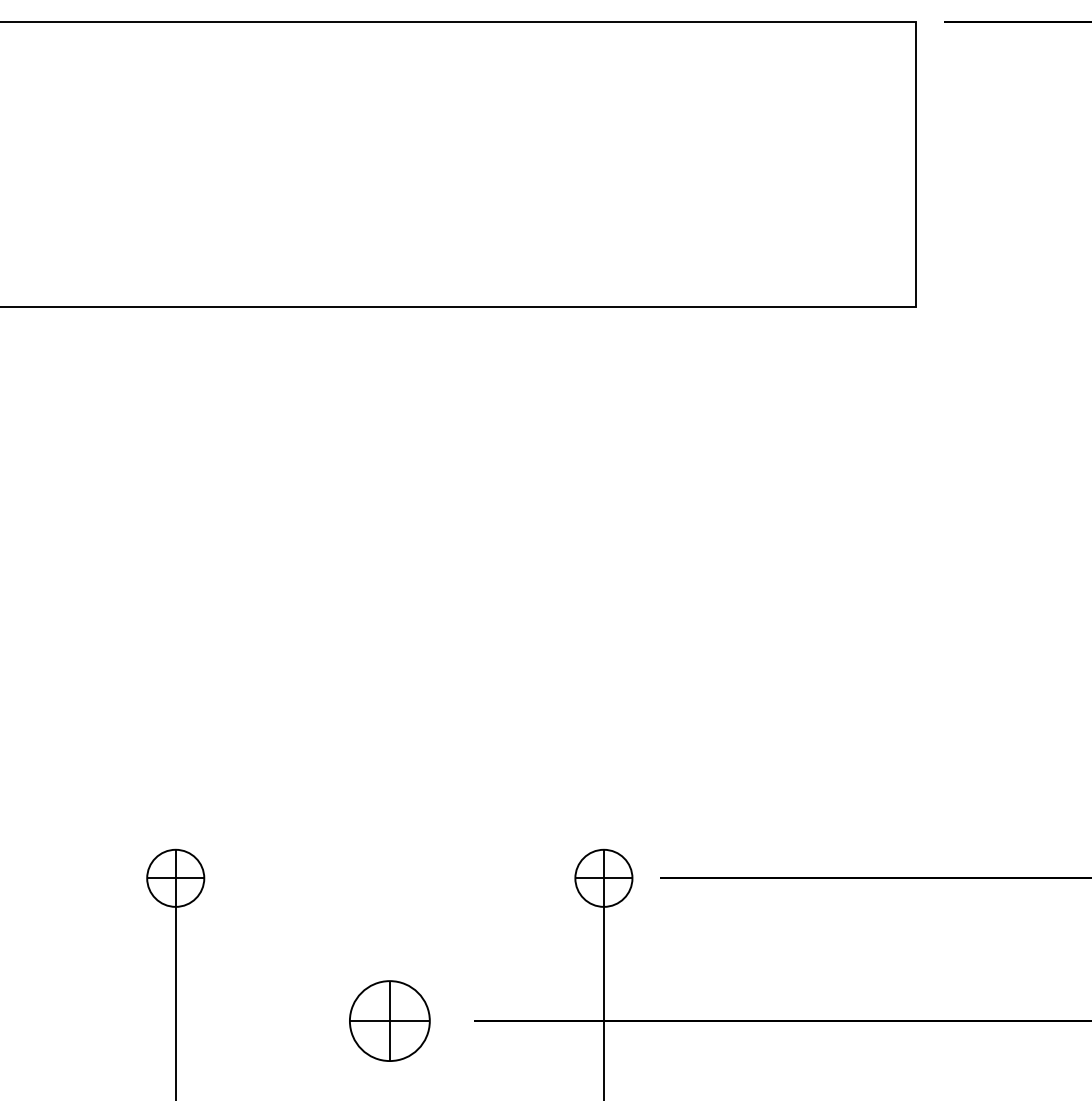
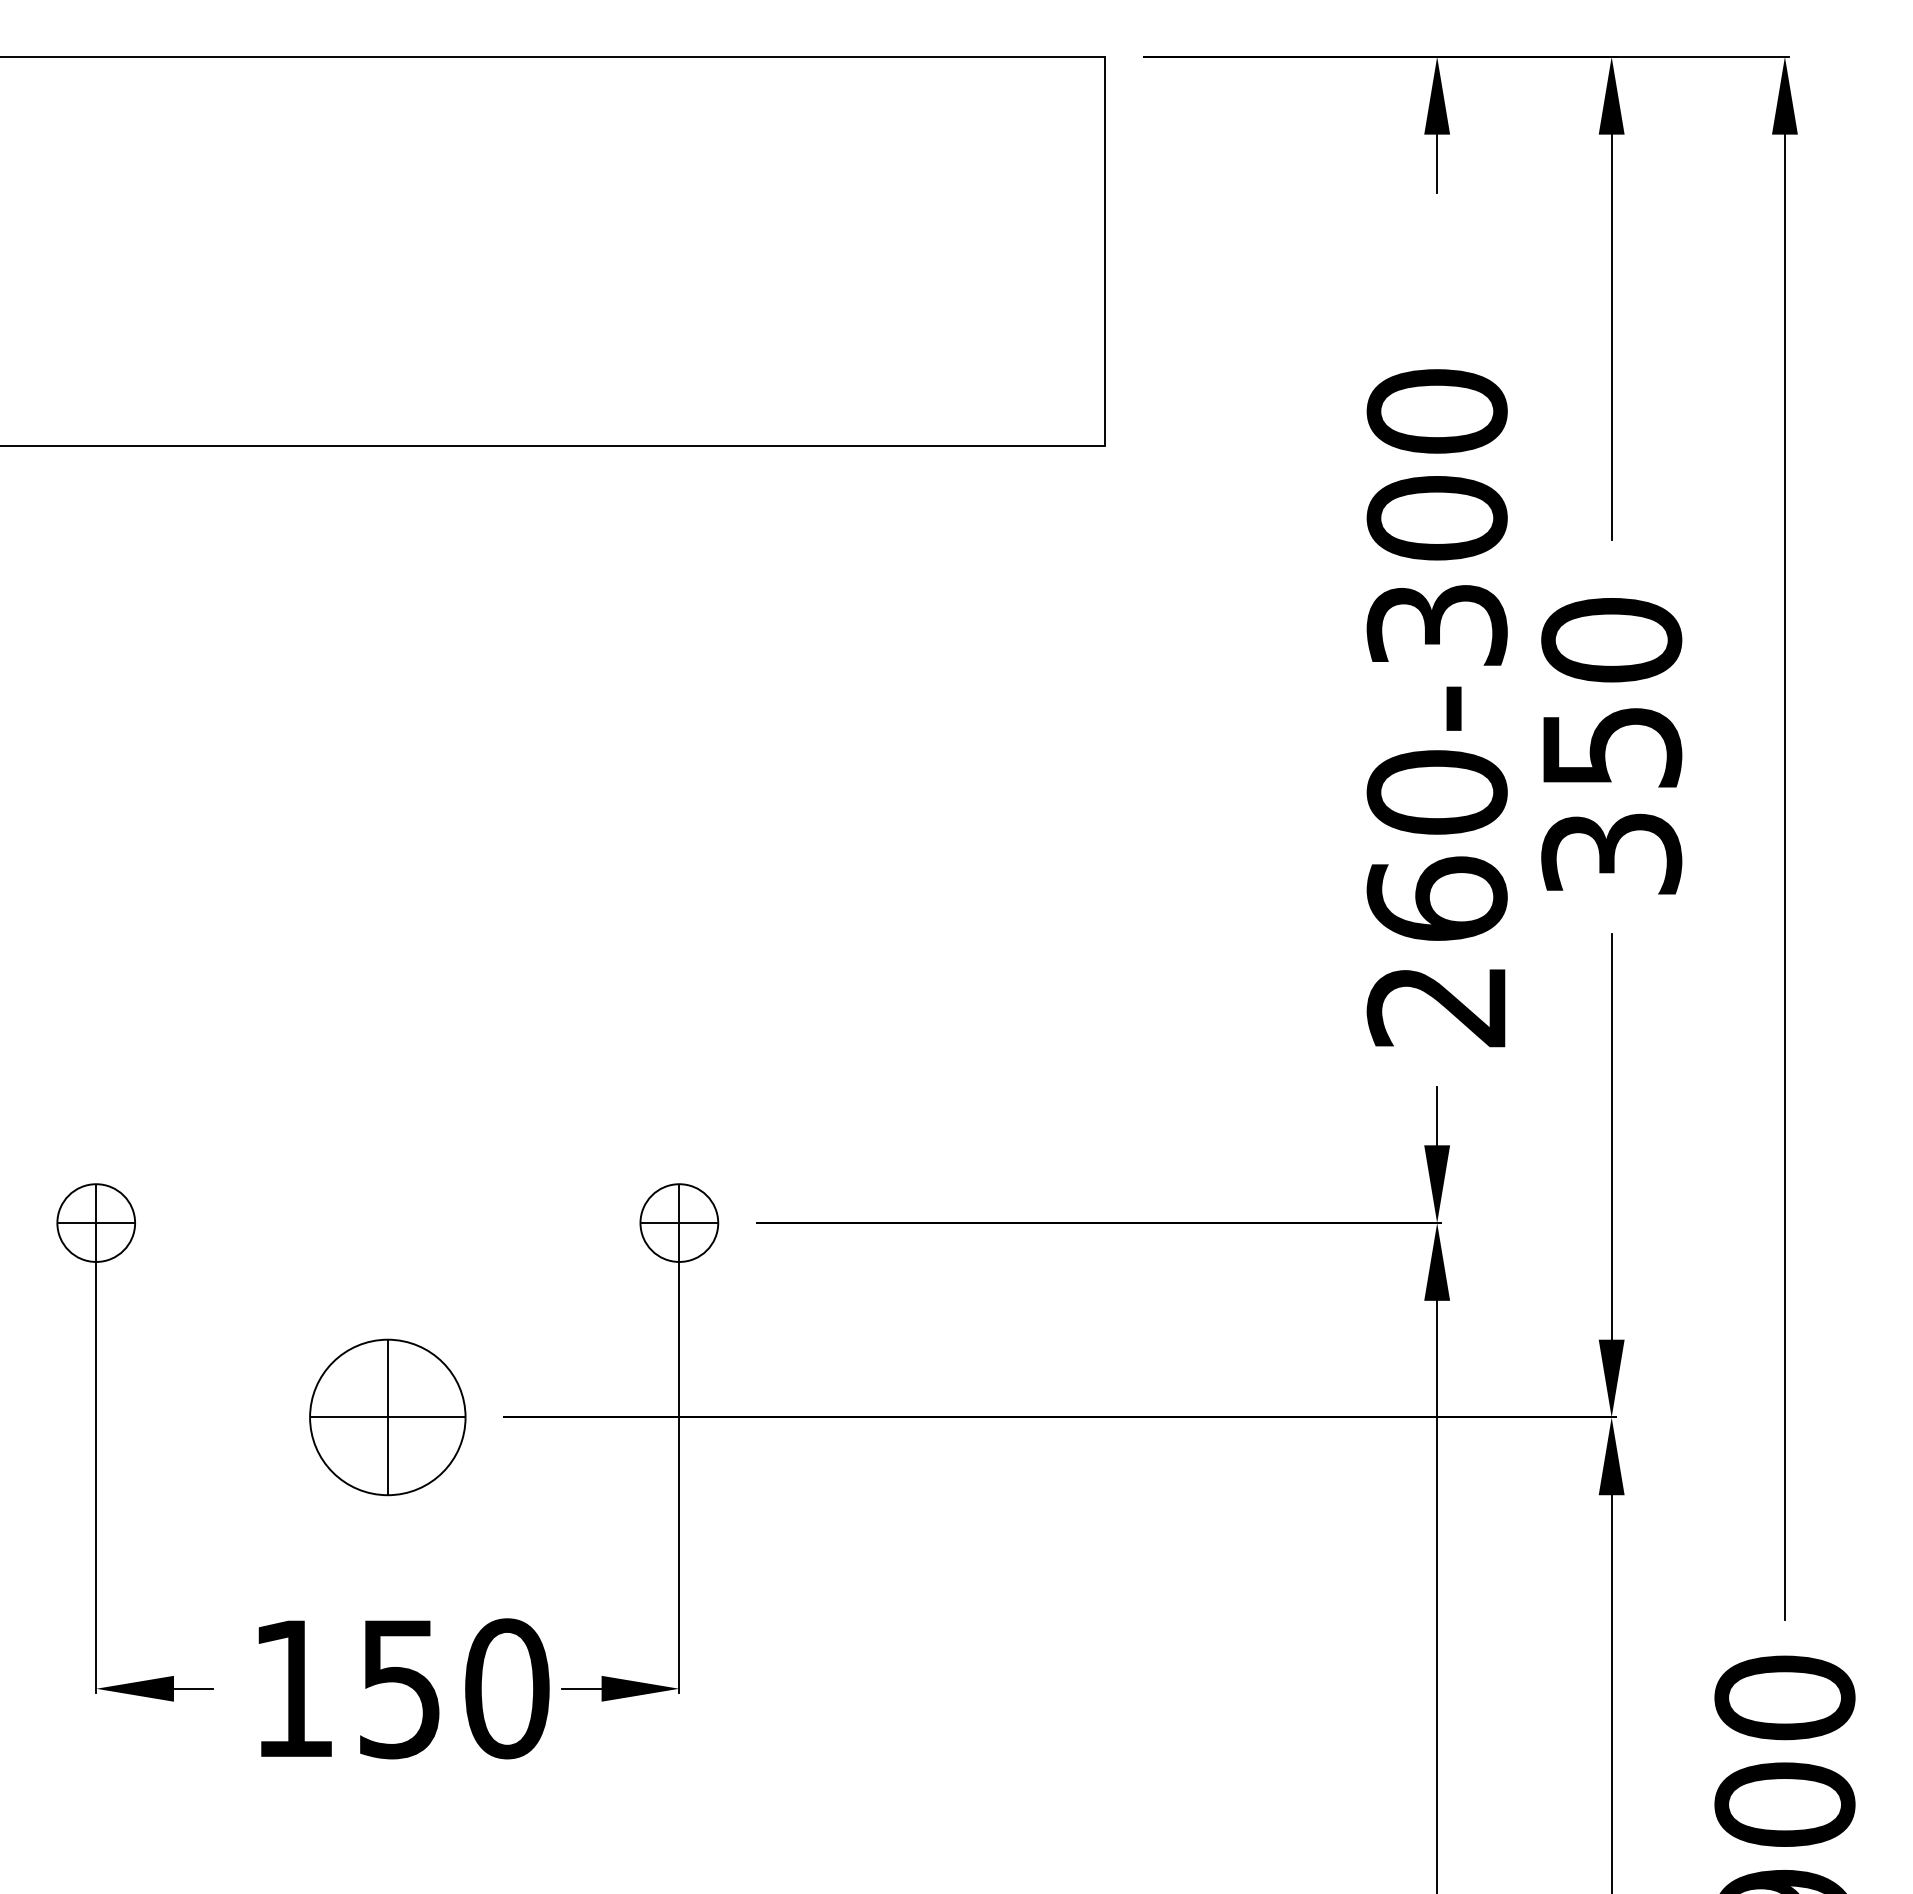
part: (389, 1021) -> (387, 1417), size x1.43

